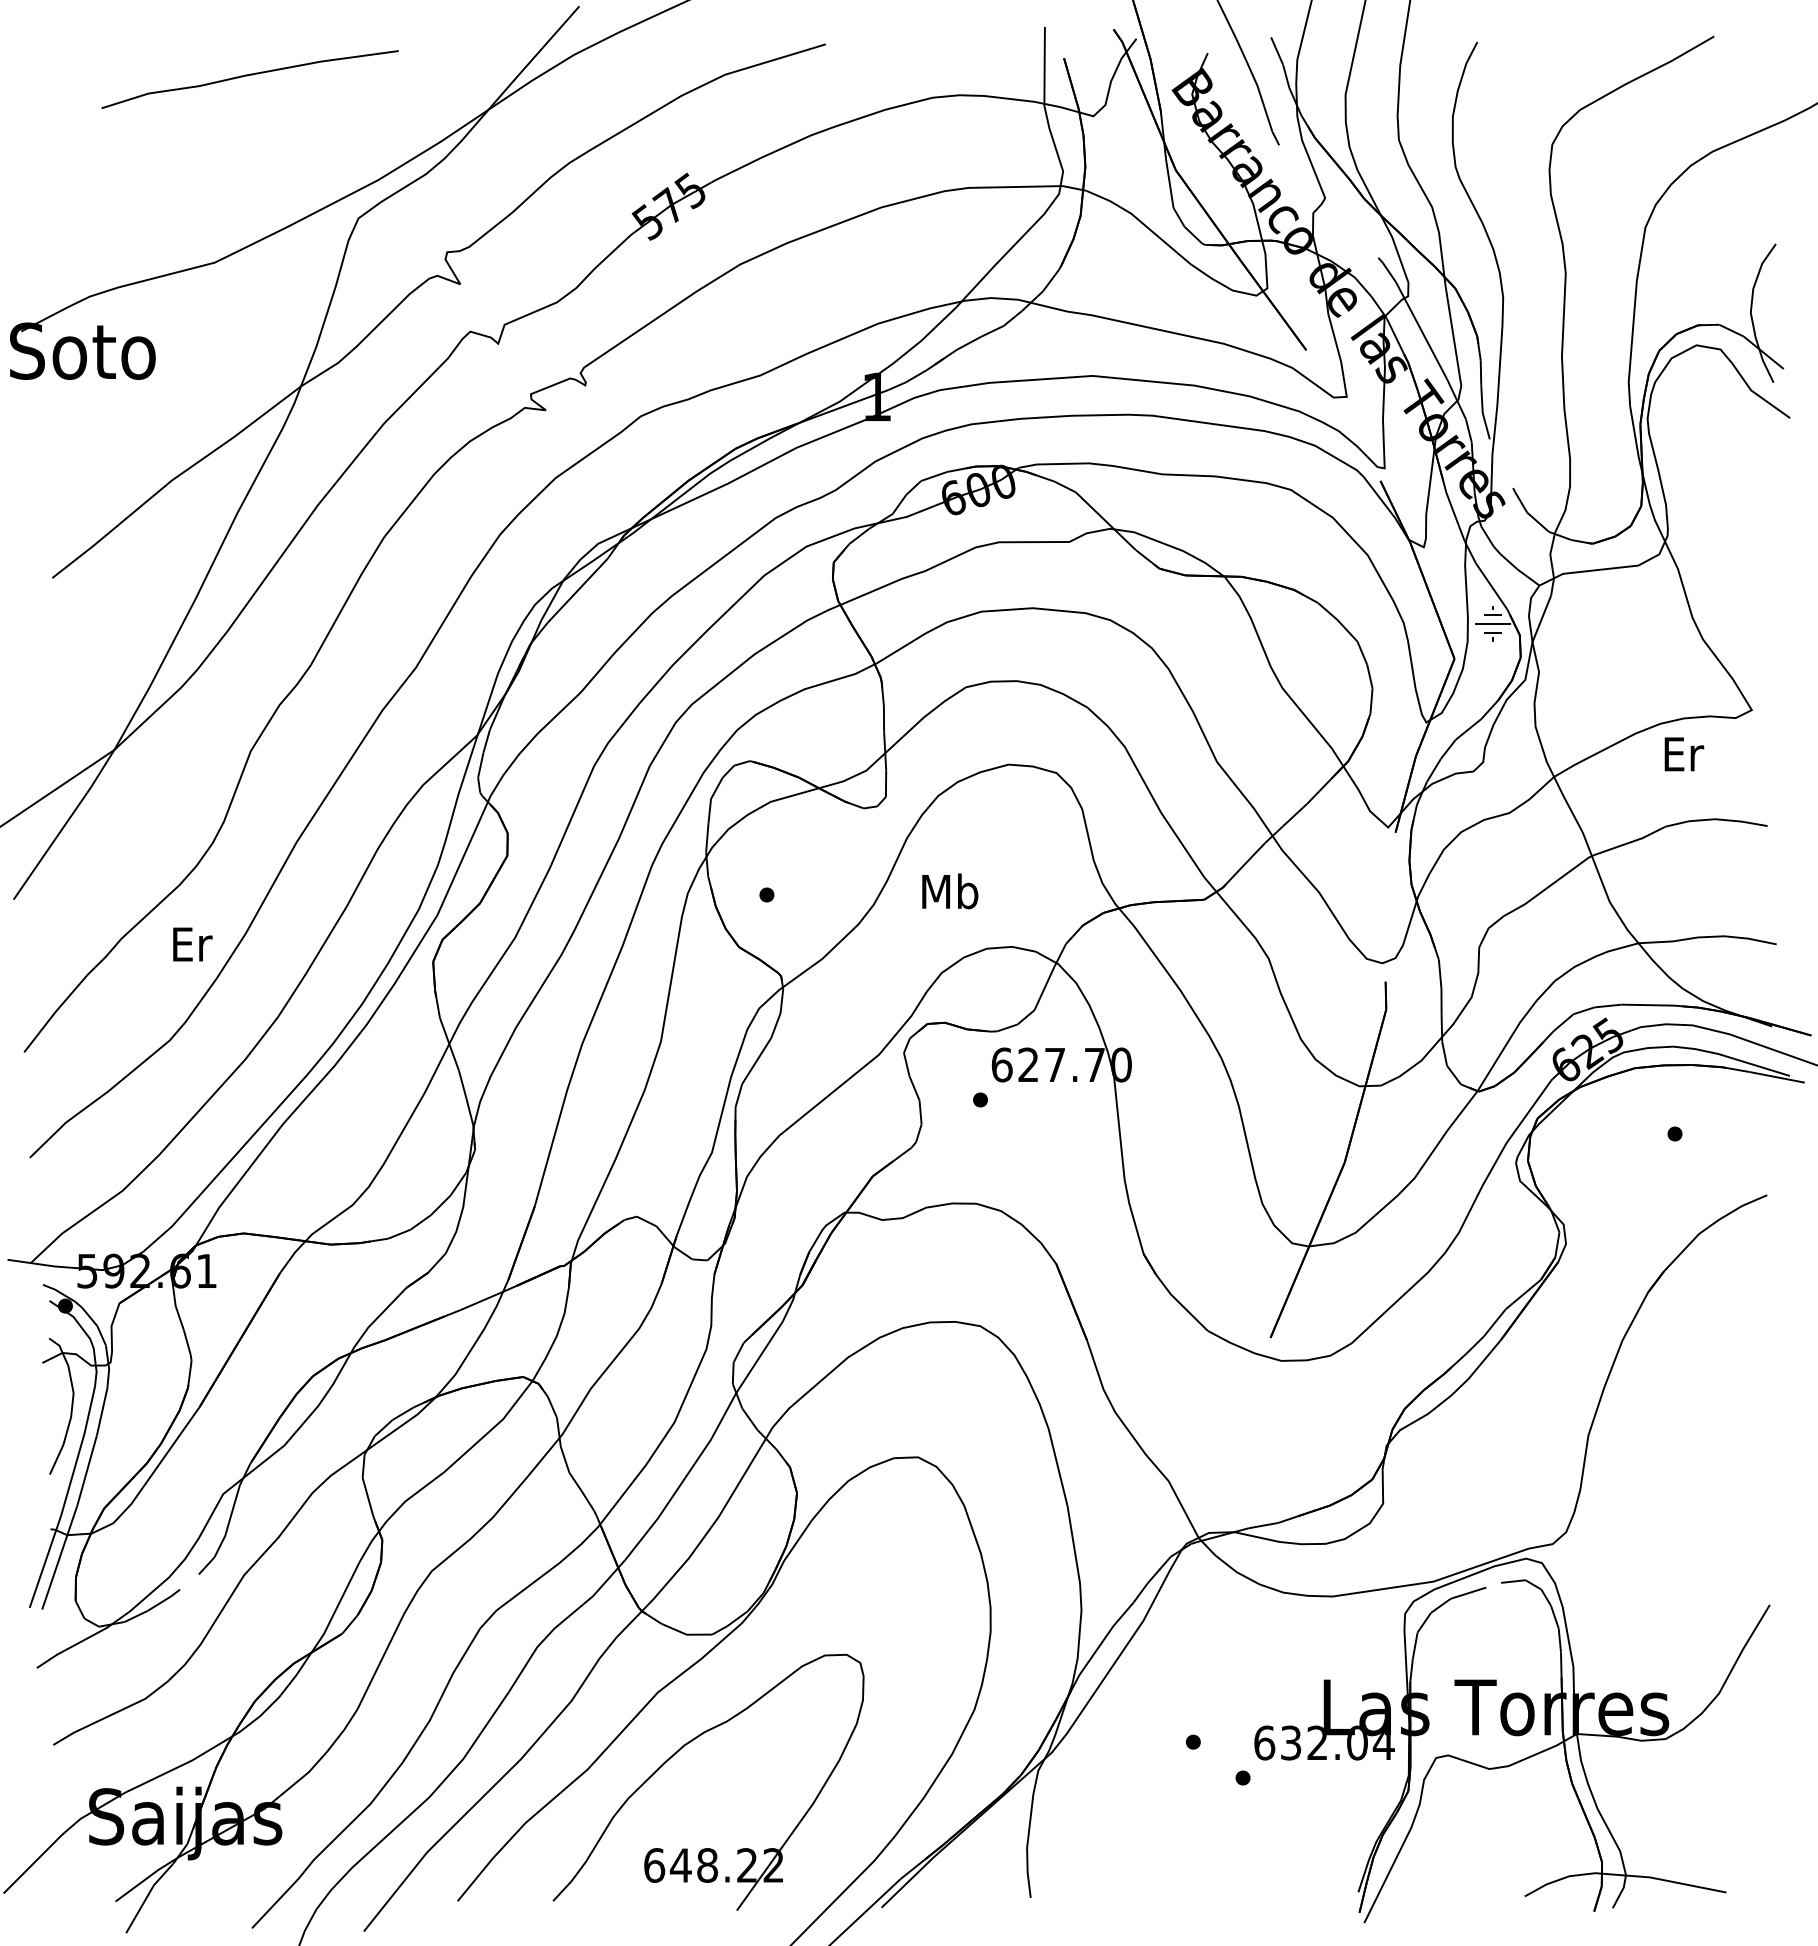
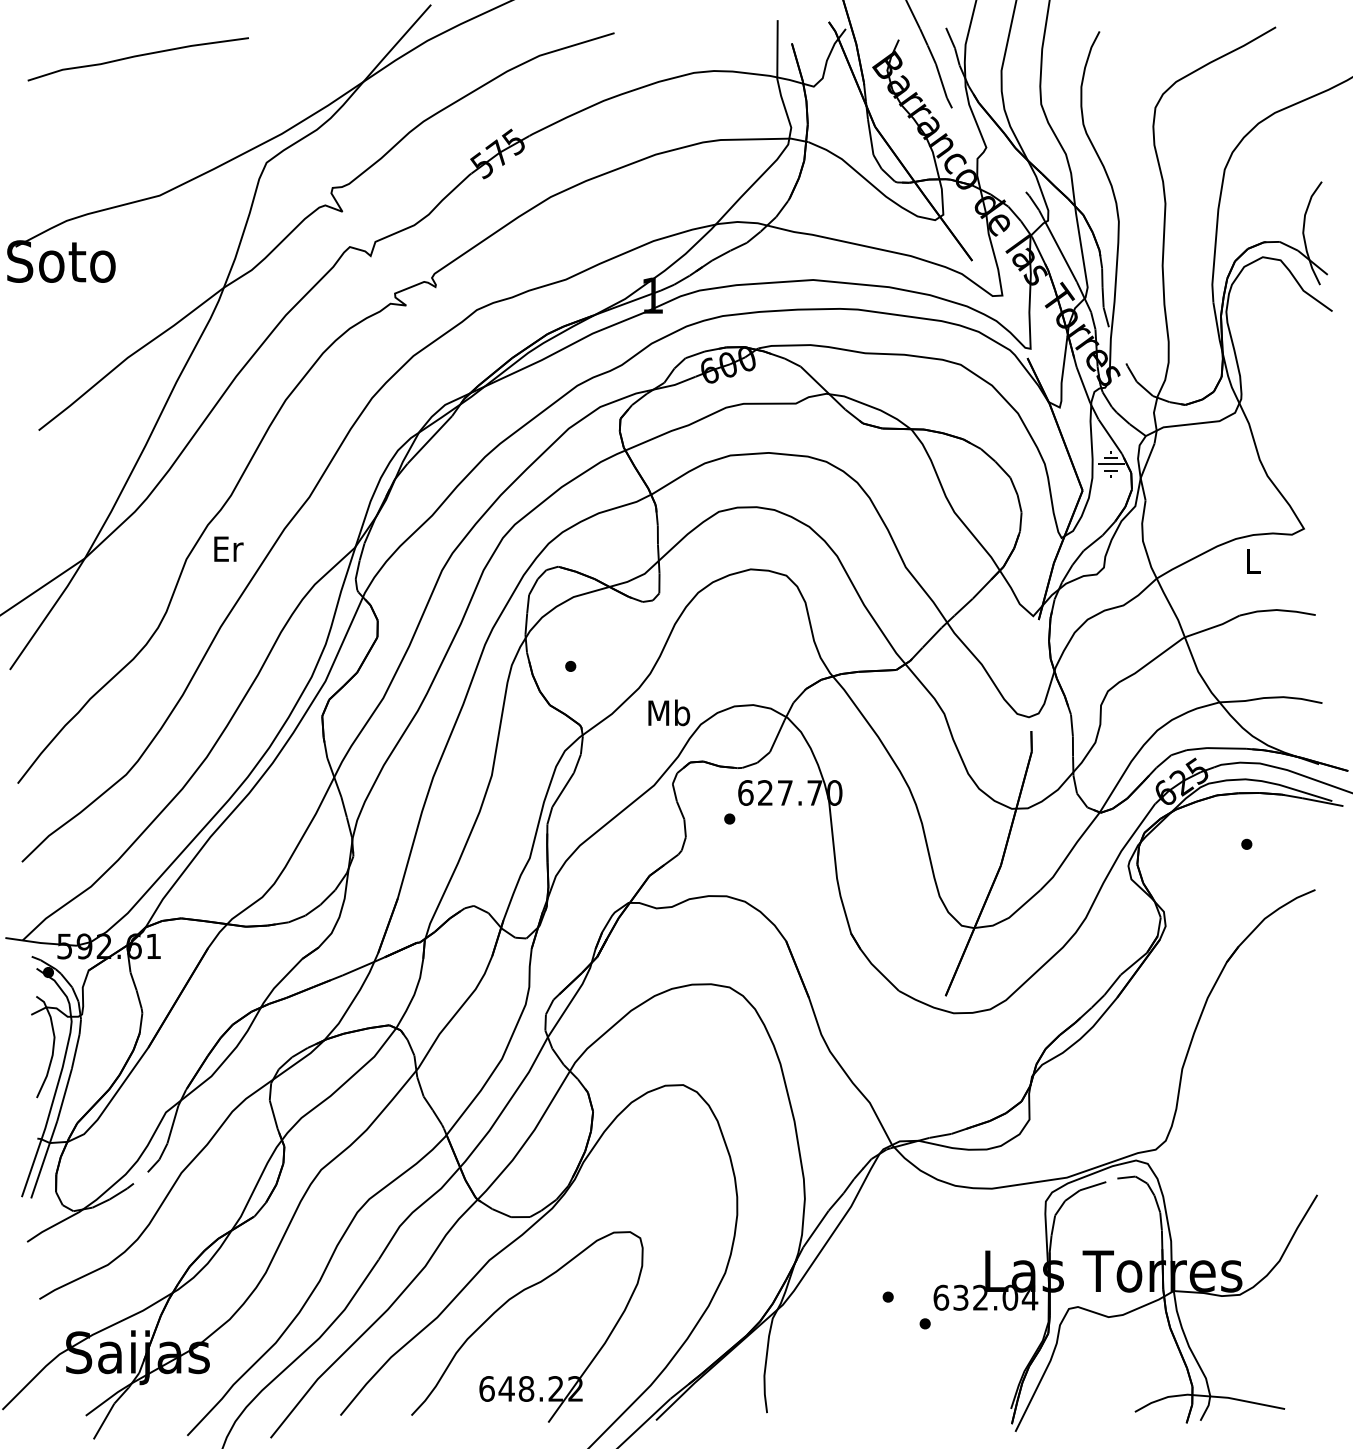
curve: (247, 76) -> (136, 57), moved
text: (1684, 754) -> (1253, 561), Er -> L
text: (950, 891) -> (669, 712), moved
text: (192, 944) -> (228, 549), moved

